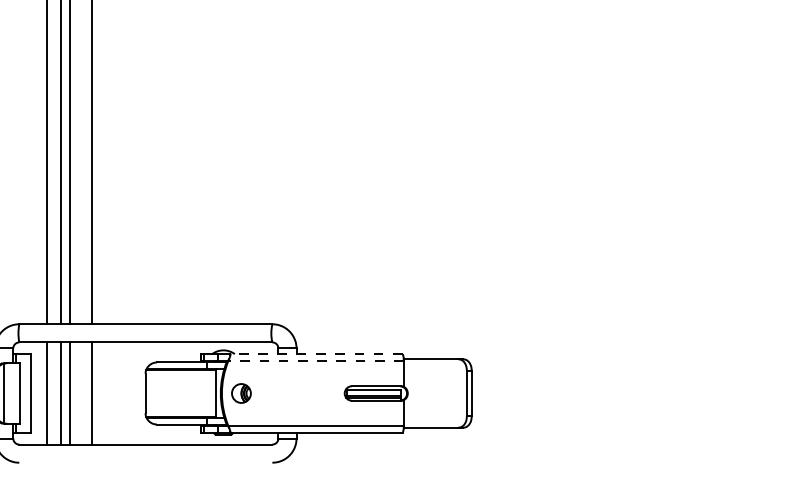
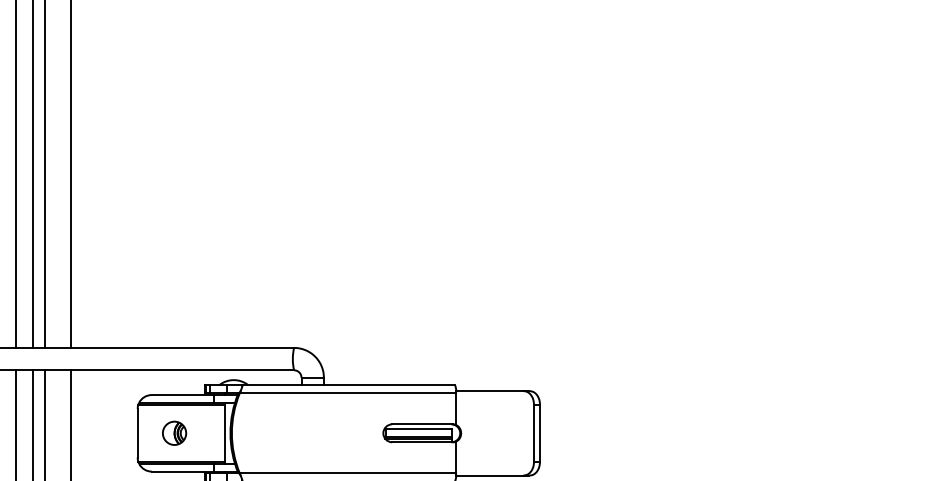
line: (315, 354) -> (347, 385), dashed -> solid
line: (316, 361) -> (348, 393), dashed -> solid
part: (241, 393) -> (174, 433), moved

